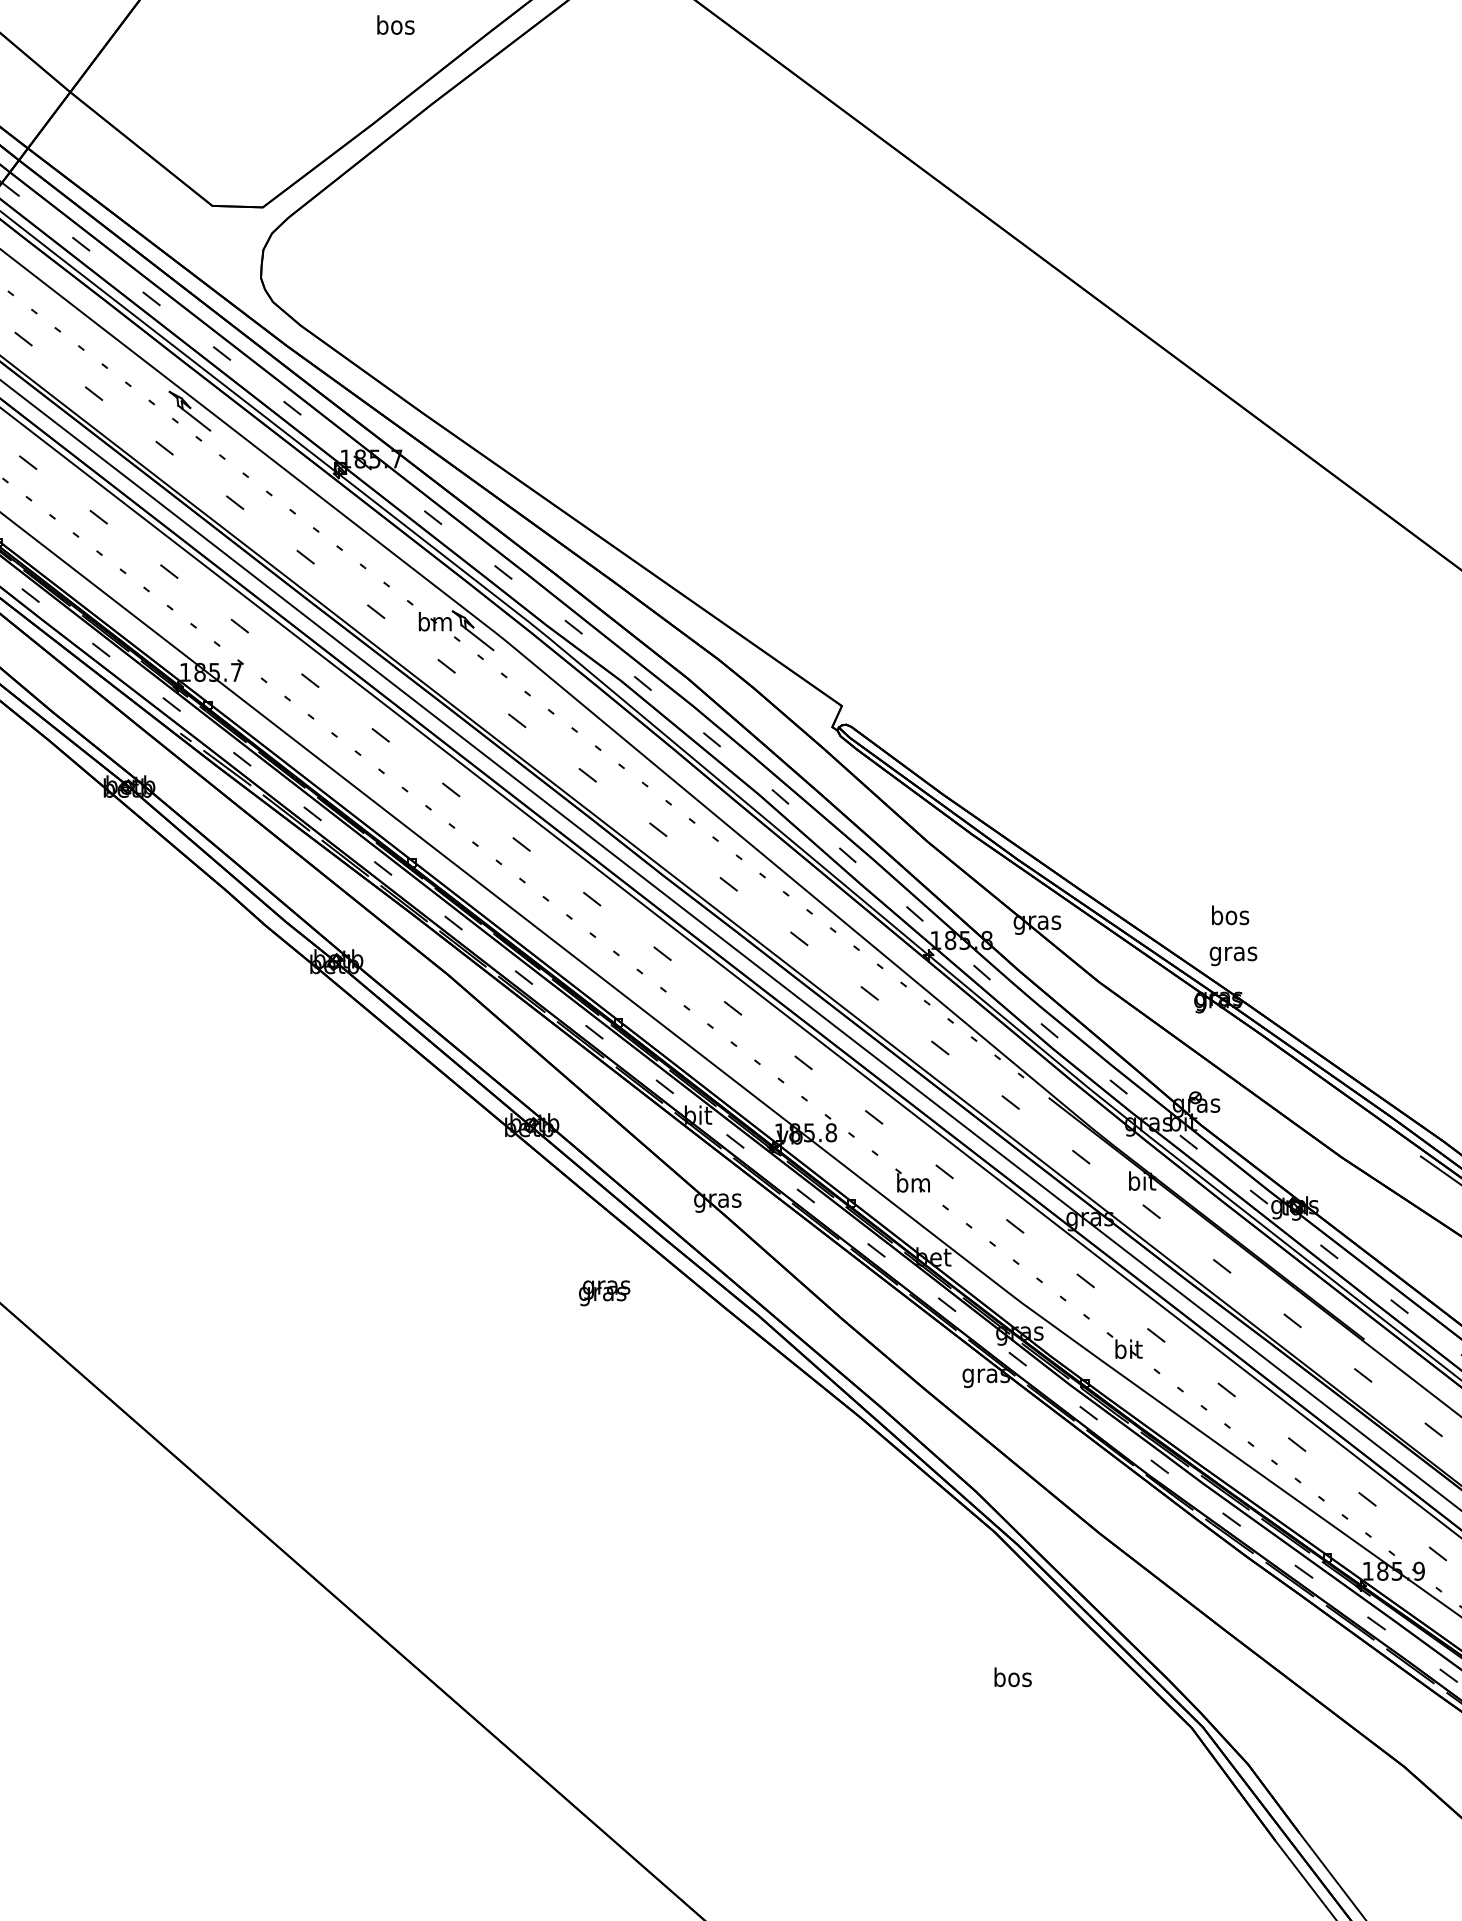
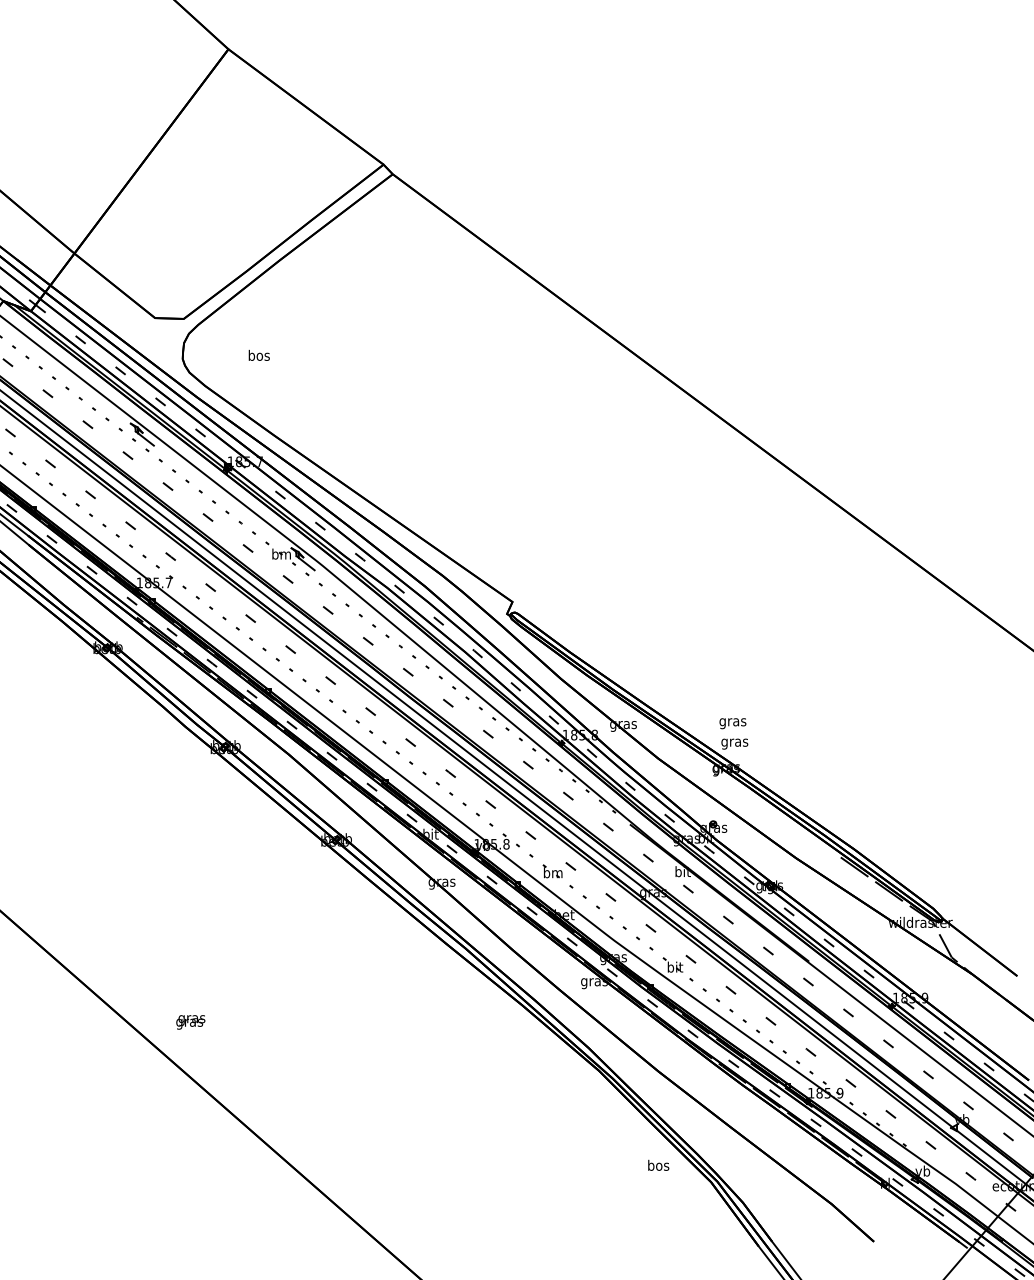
text: (394, 23) -> (258, 354), moved
text: (1229, 918) -> (732, 722), bos -> gras
text: (604, 1293) -> (190, 1022), moved
text: (1012, 1675) -> (658, 1164), moved

